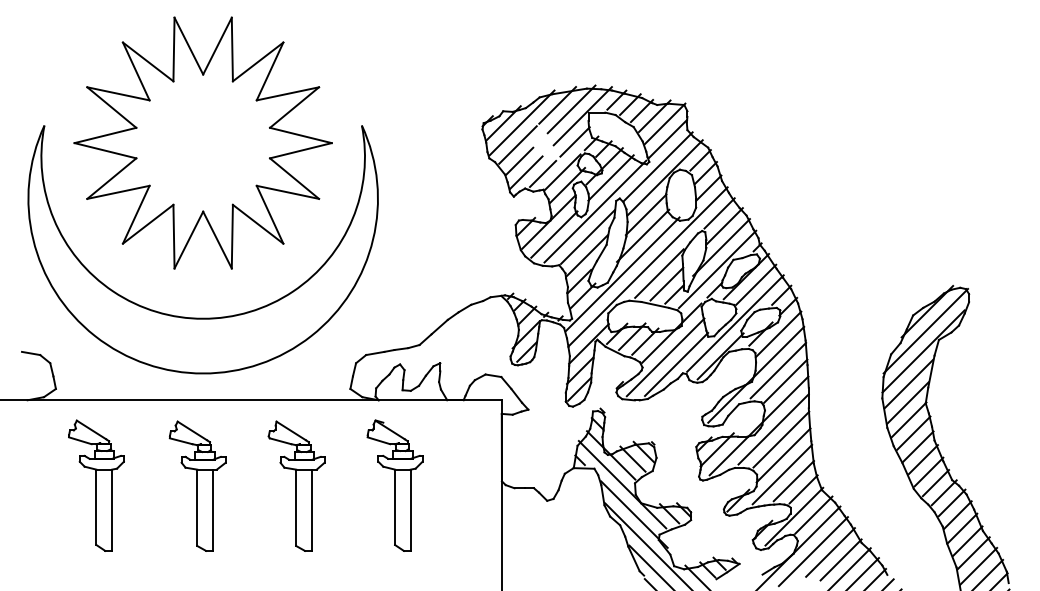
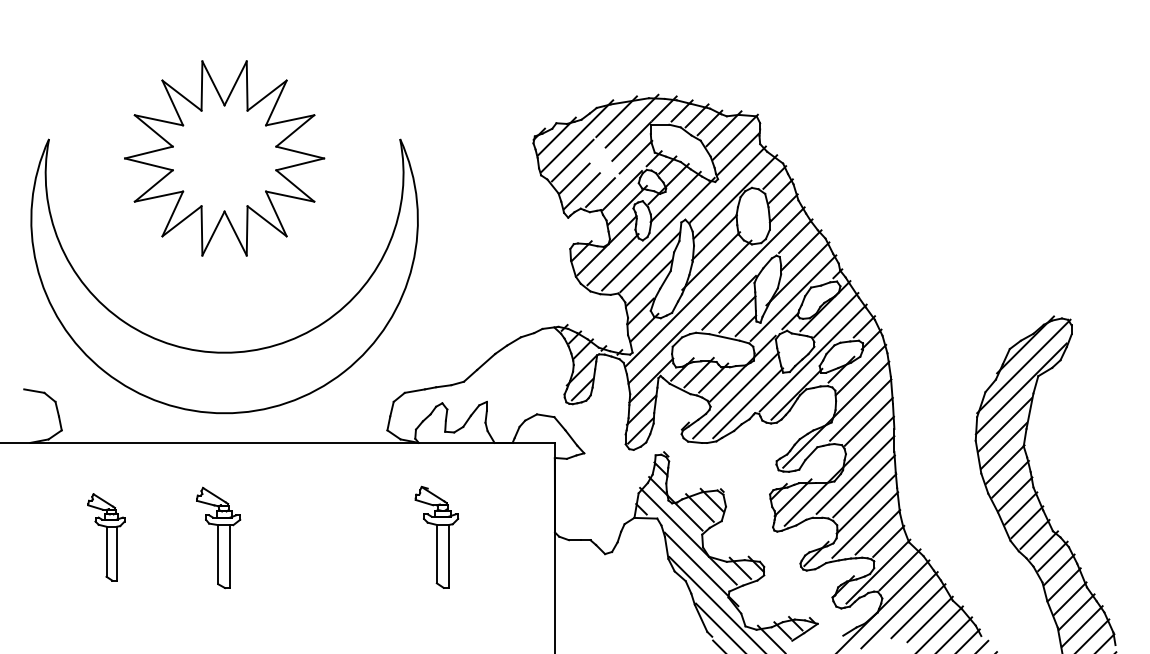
part: (203, 143) -> (224, 158), size x0.7
part: (96, 485) -> (106, 537), size x0.6
part: (197, 485) -> (218, 537), size x0.7
part: (296, 485) -> (327, 537), removed
part: (394, 485) -> (436, 537), size x0.7

